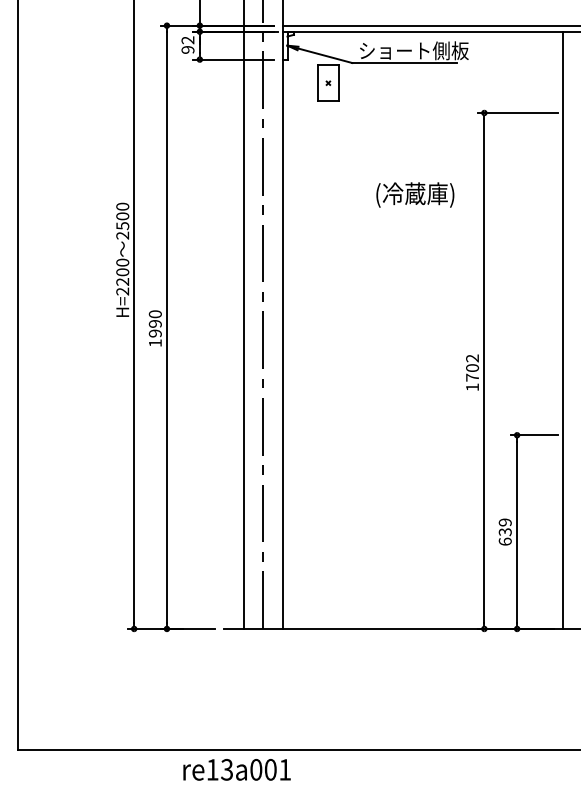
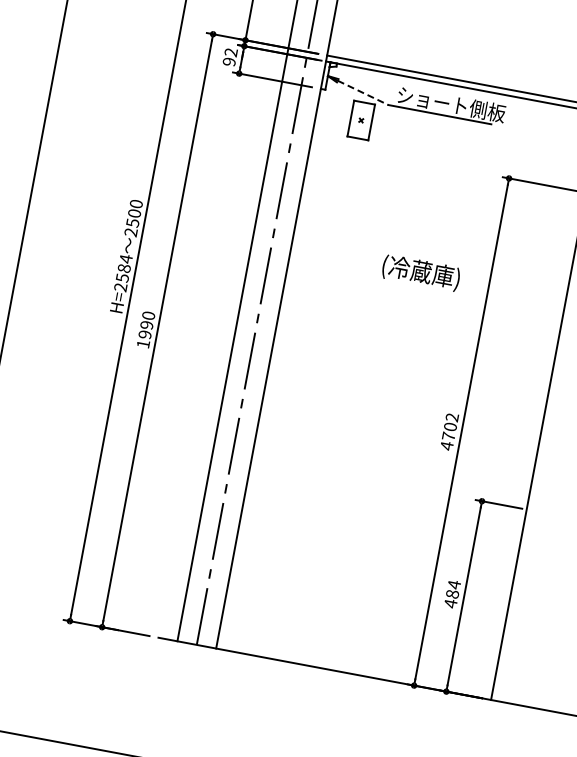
line: (325, 55) -> (363, 92), solid -> dashed
text: (415, 194) -> (421, 272), moved
text: (122, 272) -> (124, 268), H=2200 -> H=2584
text: (472, 387) -> (446, 446), 1702 -> 4702
text: (504, 532) -> (451, 594), 639 -> 484

